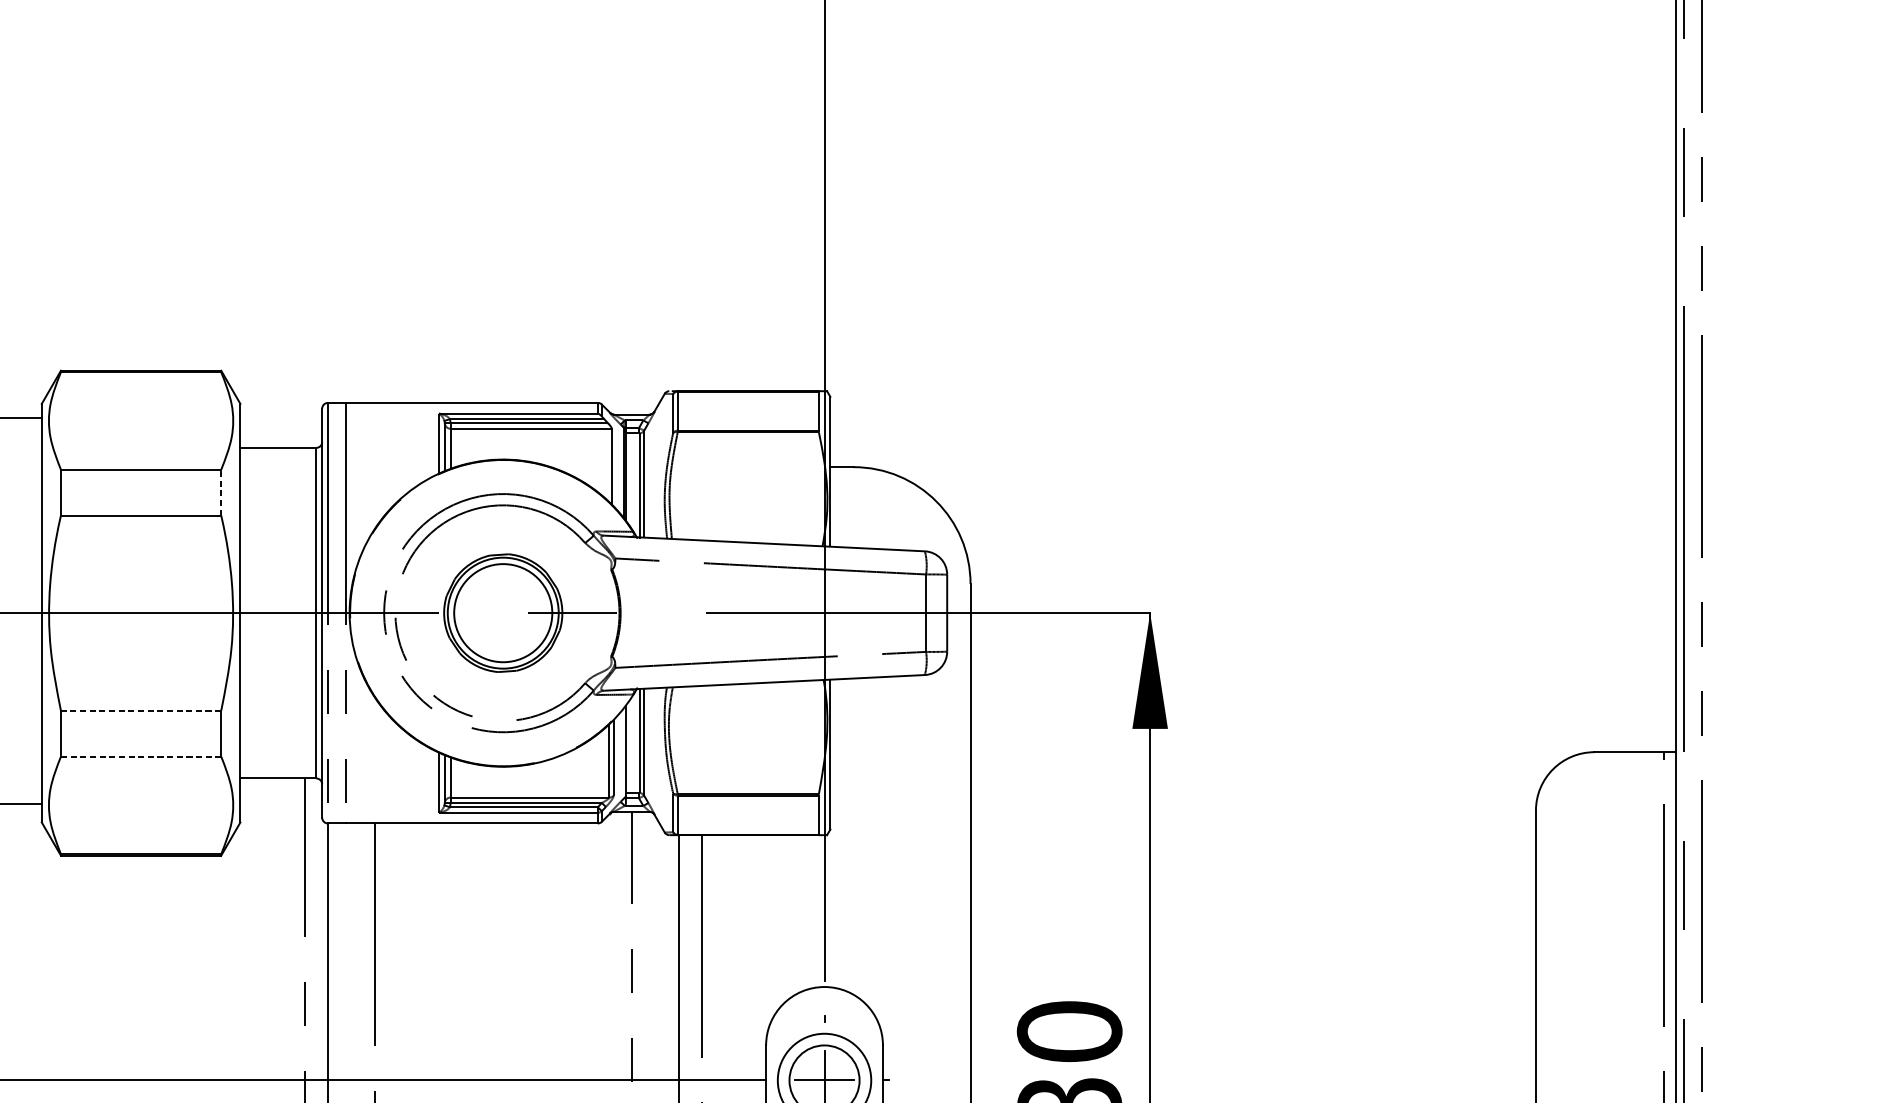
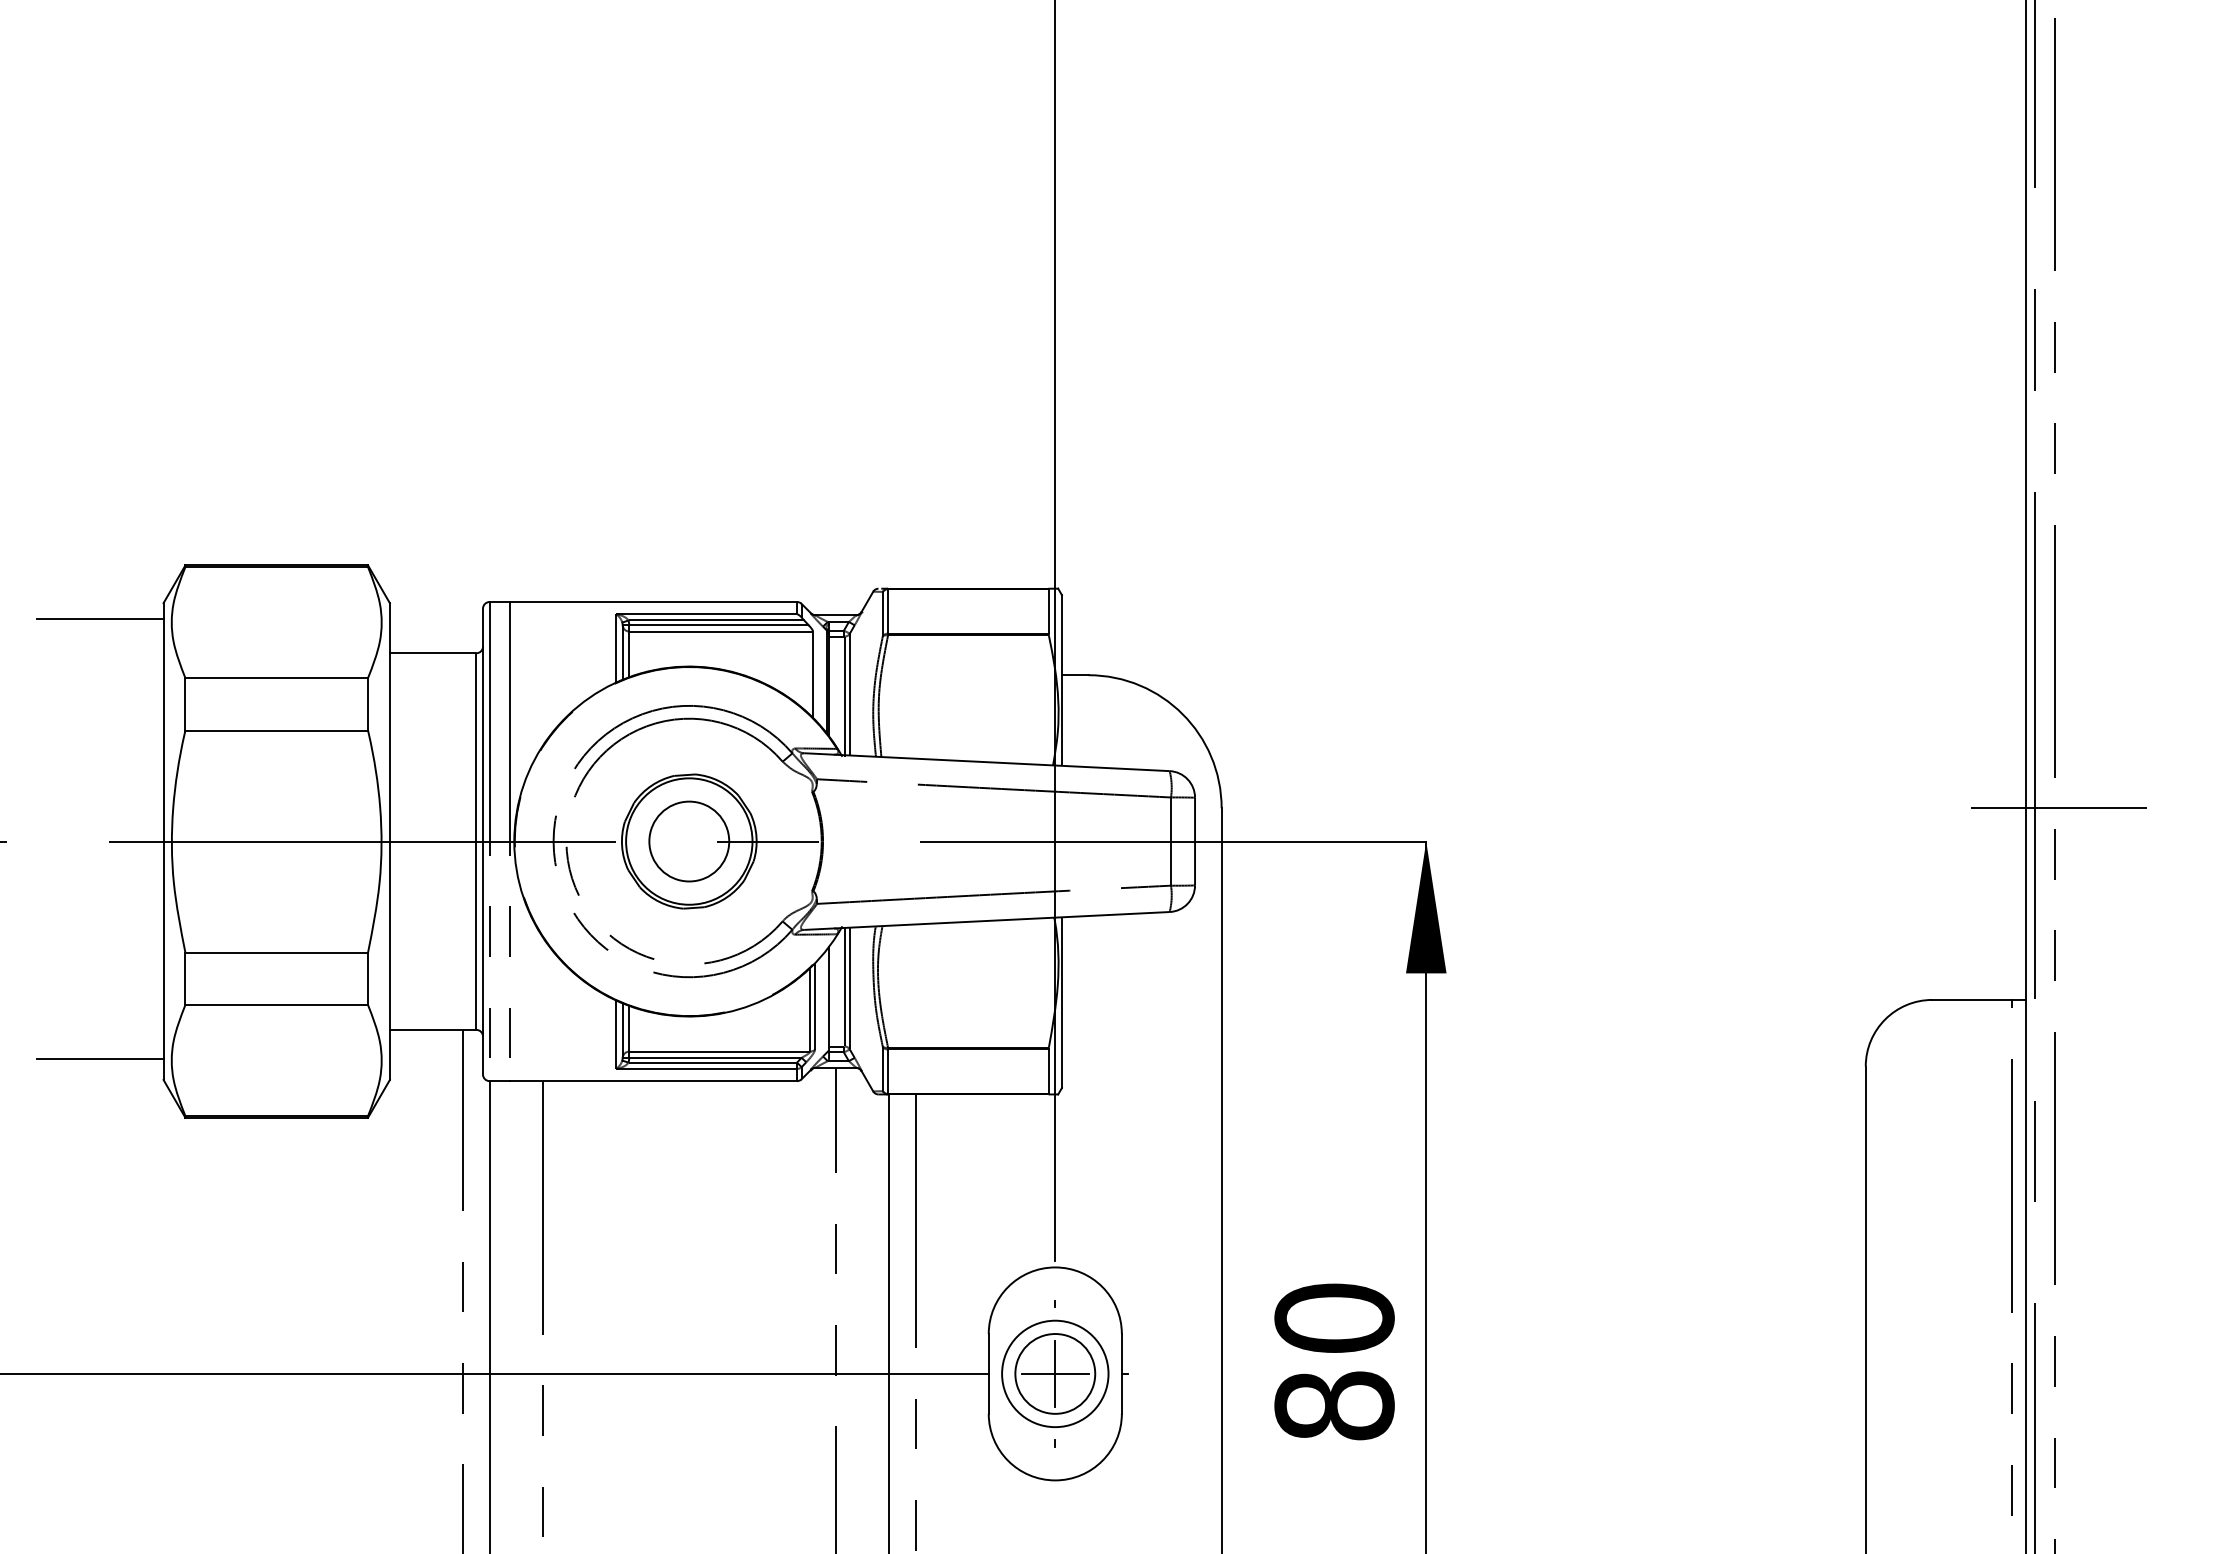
line: (221, 491) -> (368, 703), dashed -> solid
line: (1705, 584) -> (2058, 808), added
circle: (503, 613) -> (689, 841), size x0.71
line: (140, 710) -> (276, 952), dashed -> solid
line: (141, 757) -> (277, 1005), dashed -> solid

